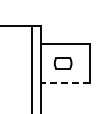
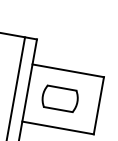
part: (62, 63) -> (59, 98), size x1.43
line: (65, 83) -> (58, 128), dashed -> solid

